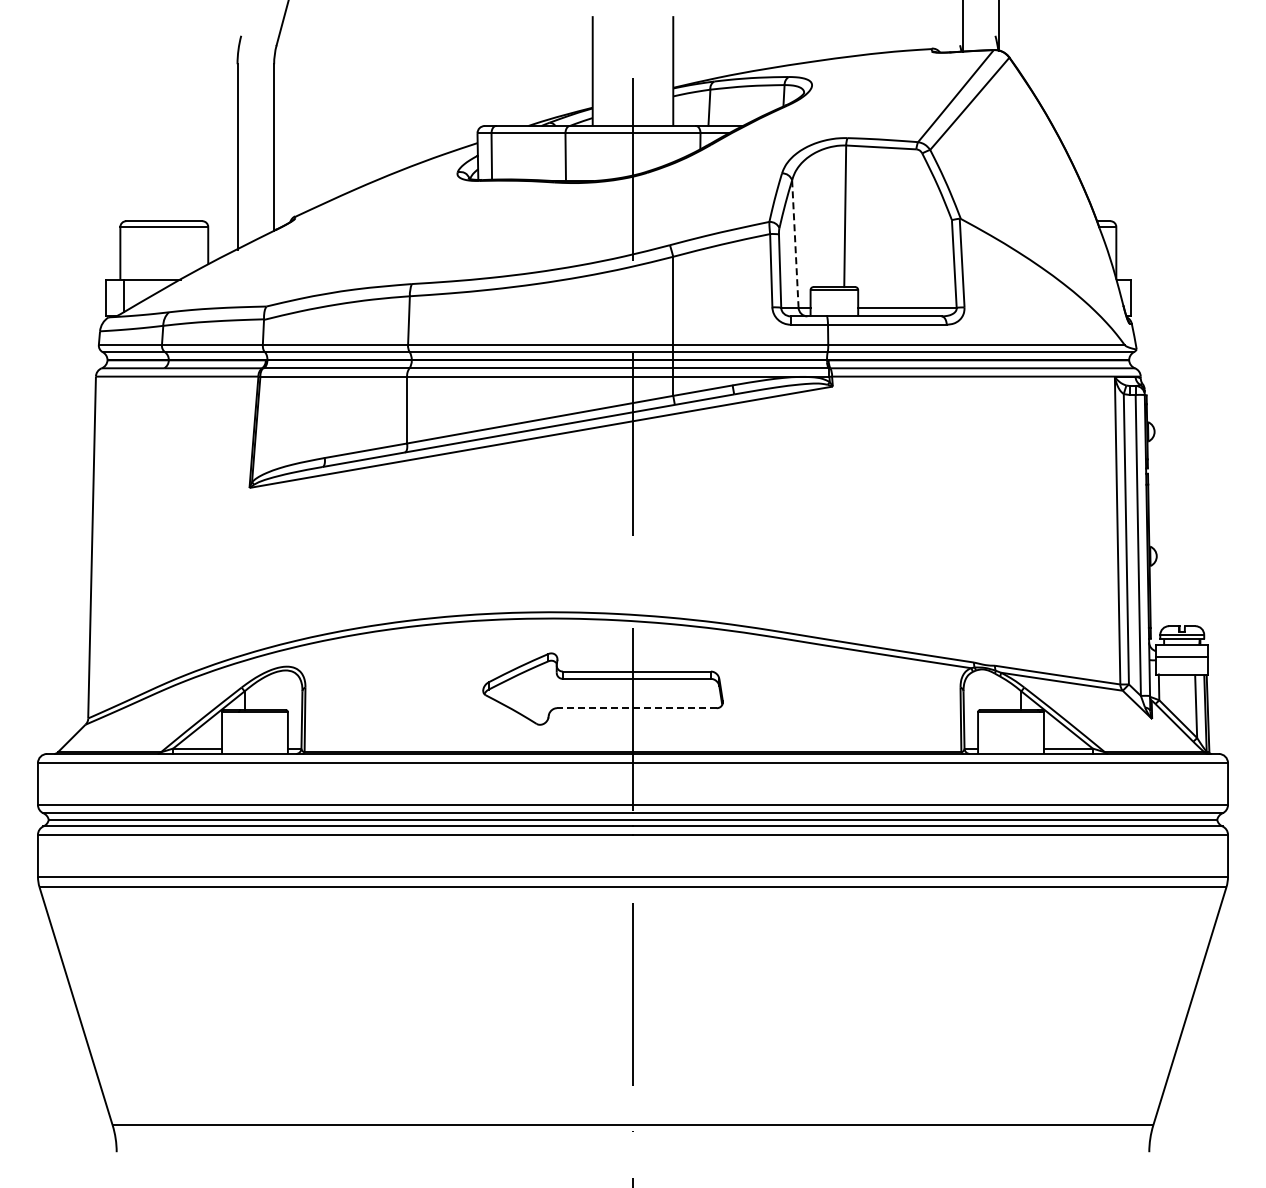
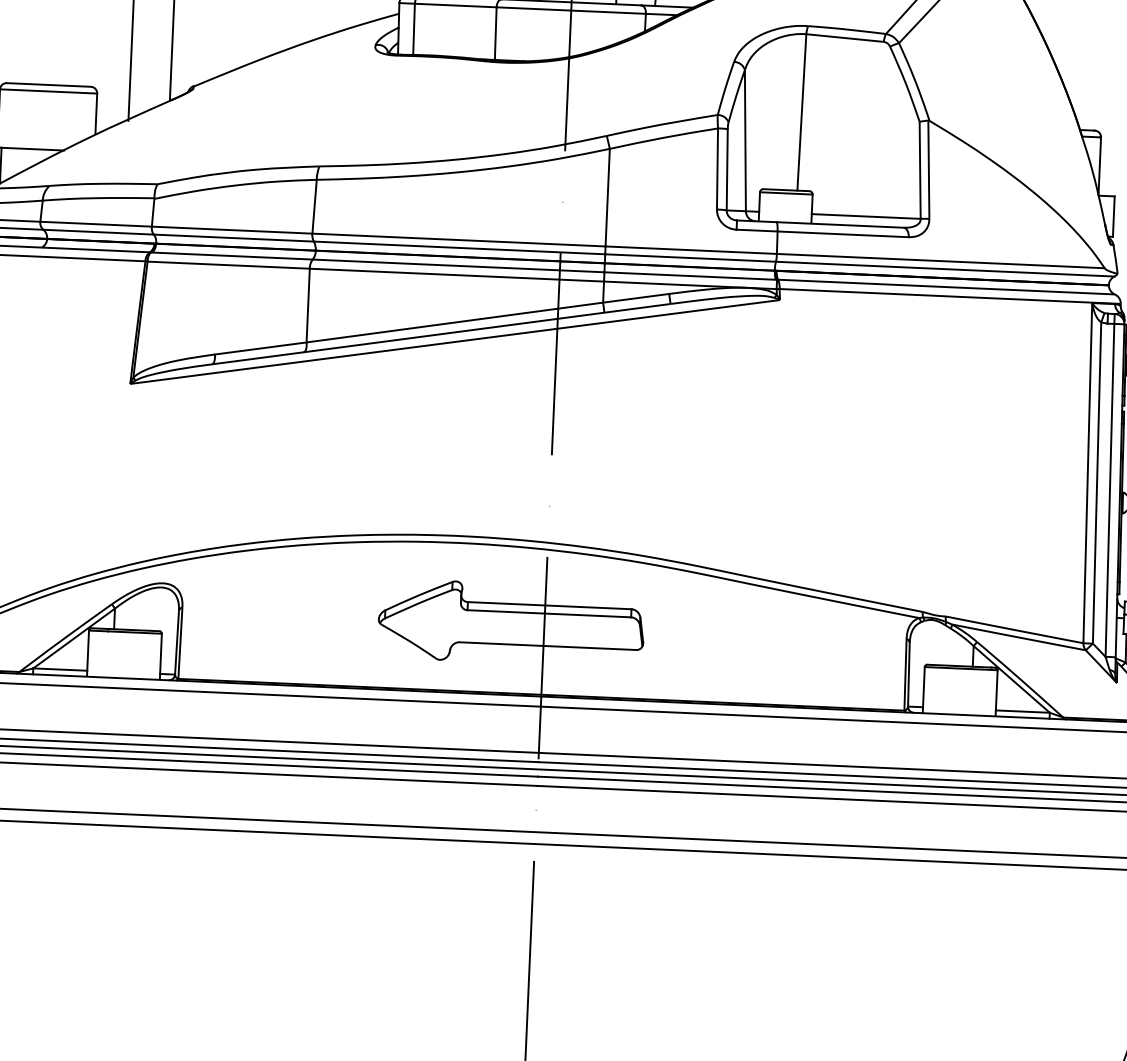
line: (795, 244) -> (745, 141), dashed -> solid
line: (636, 708) -> (547, 646), dashed -> solid

